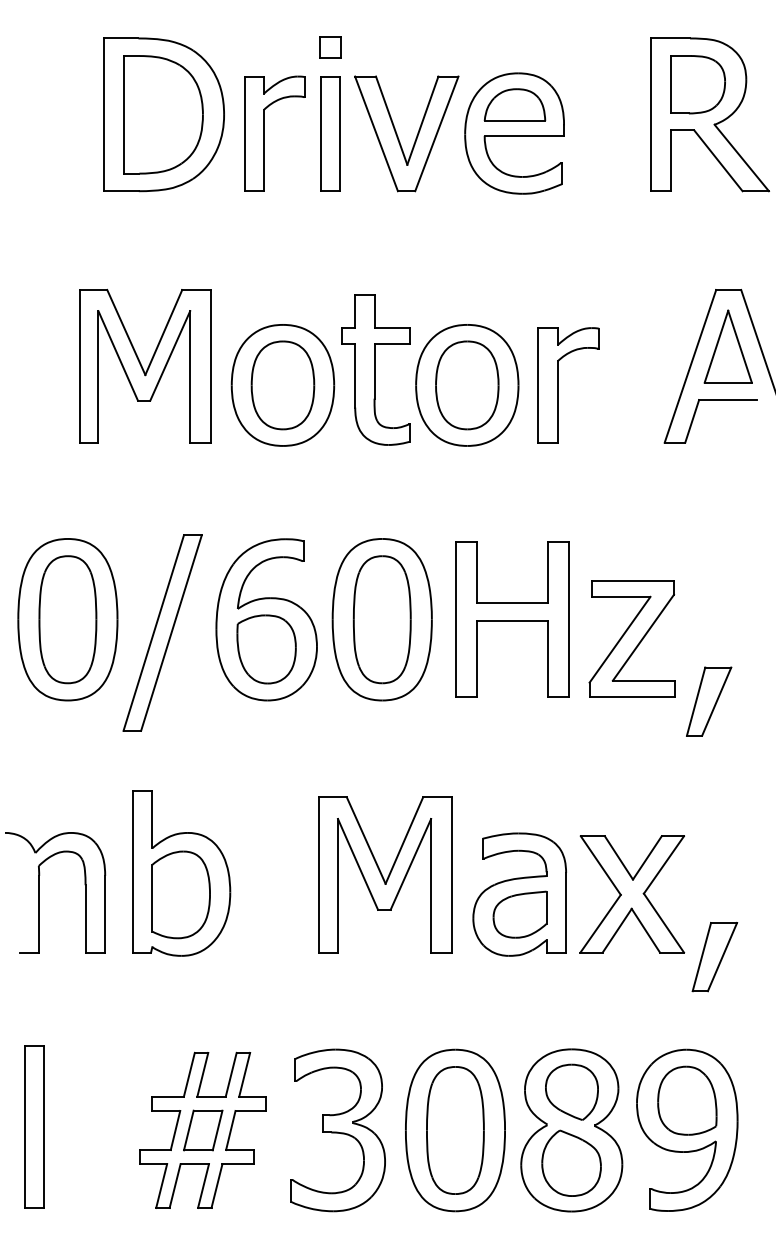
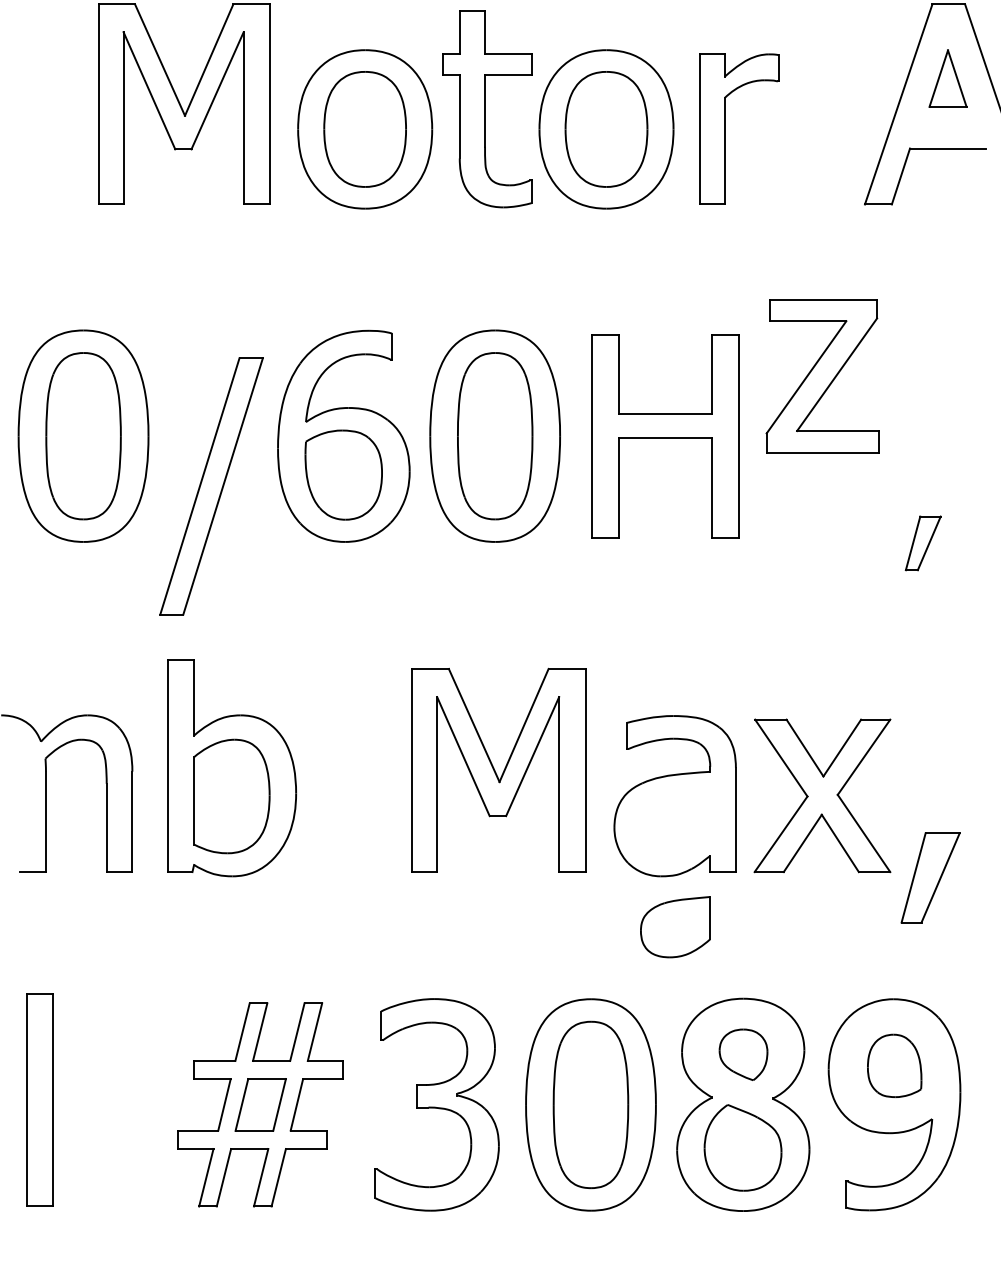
part: (727, 346) -> (947, 78), size x0.6
part: (162, 632) -> (211, 485), moved
part: (631, 638) -> (821, 375), moved
part: (709, 701) -> (923, 543), size x0.6
part: (519, 914) -> (674, 926), moved
part: (571, 1091) -> (742, 1053), size x0.7
part: (687, 1100) -> (894, 1065), size x0.7

